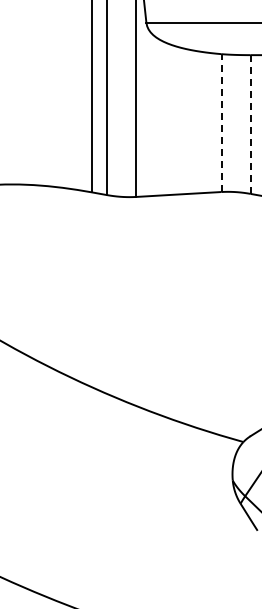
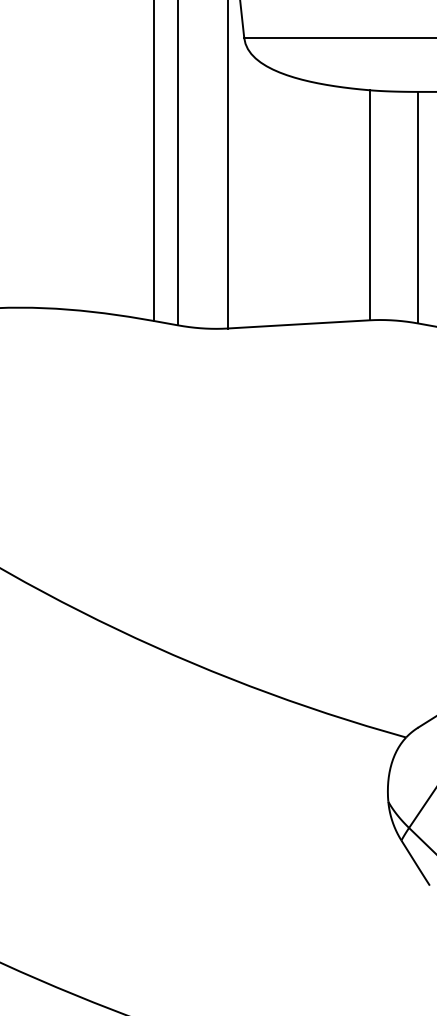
line: (221, 123) -> (369, 205), dashed -> solid
line: (250, 125) -> (417, 209), dashed -> solid

